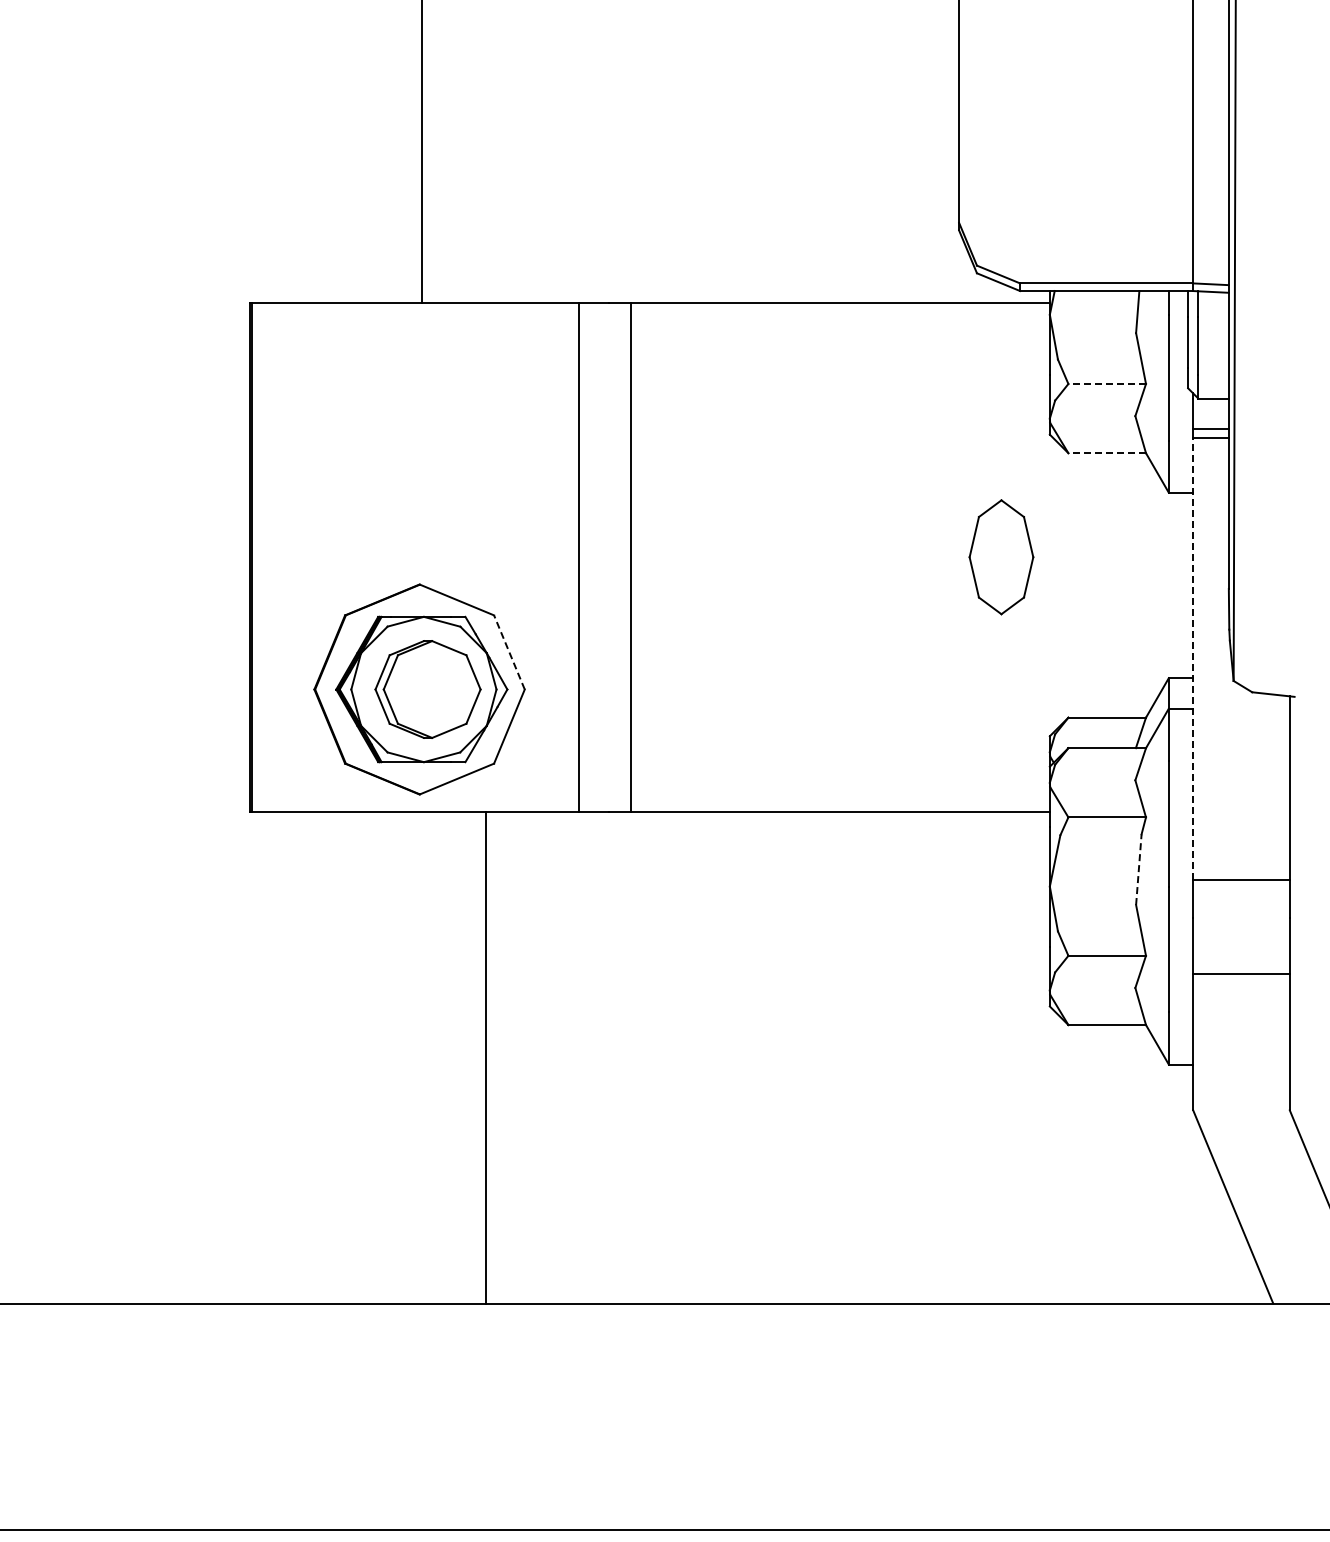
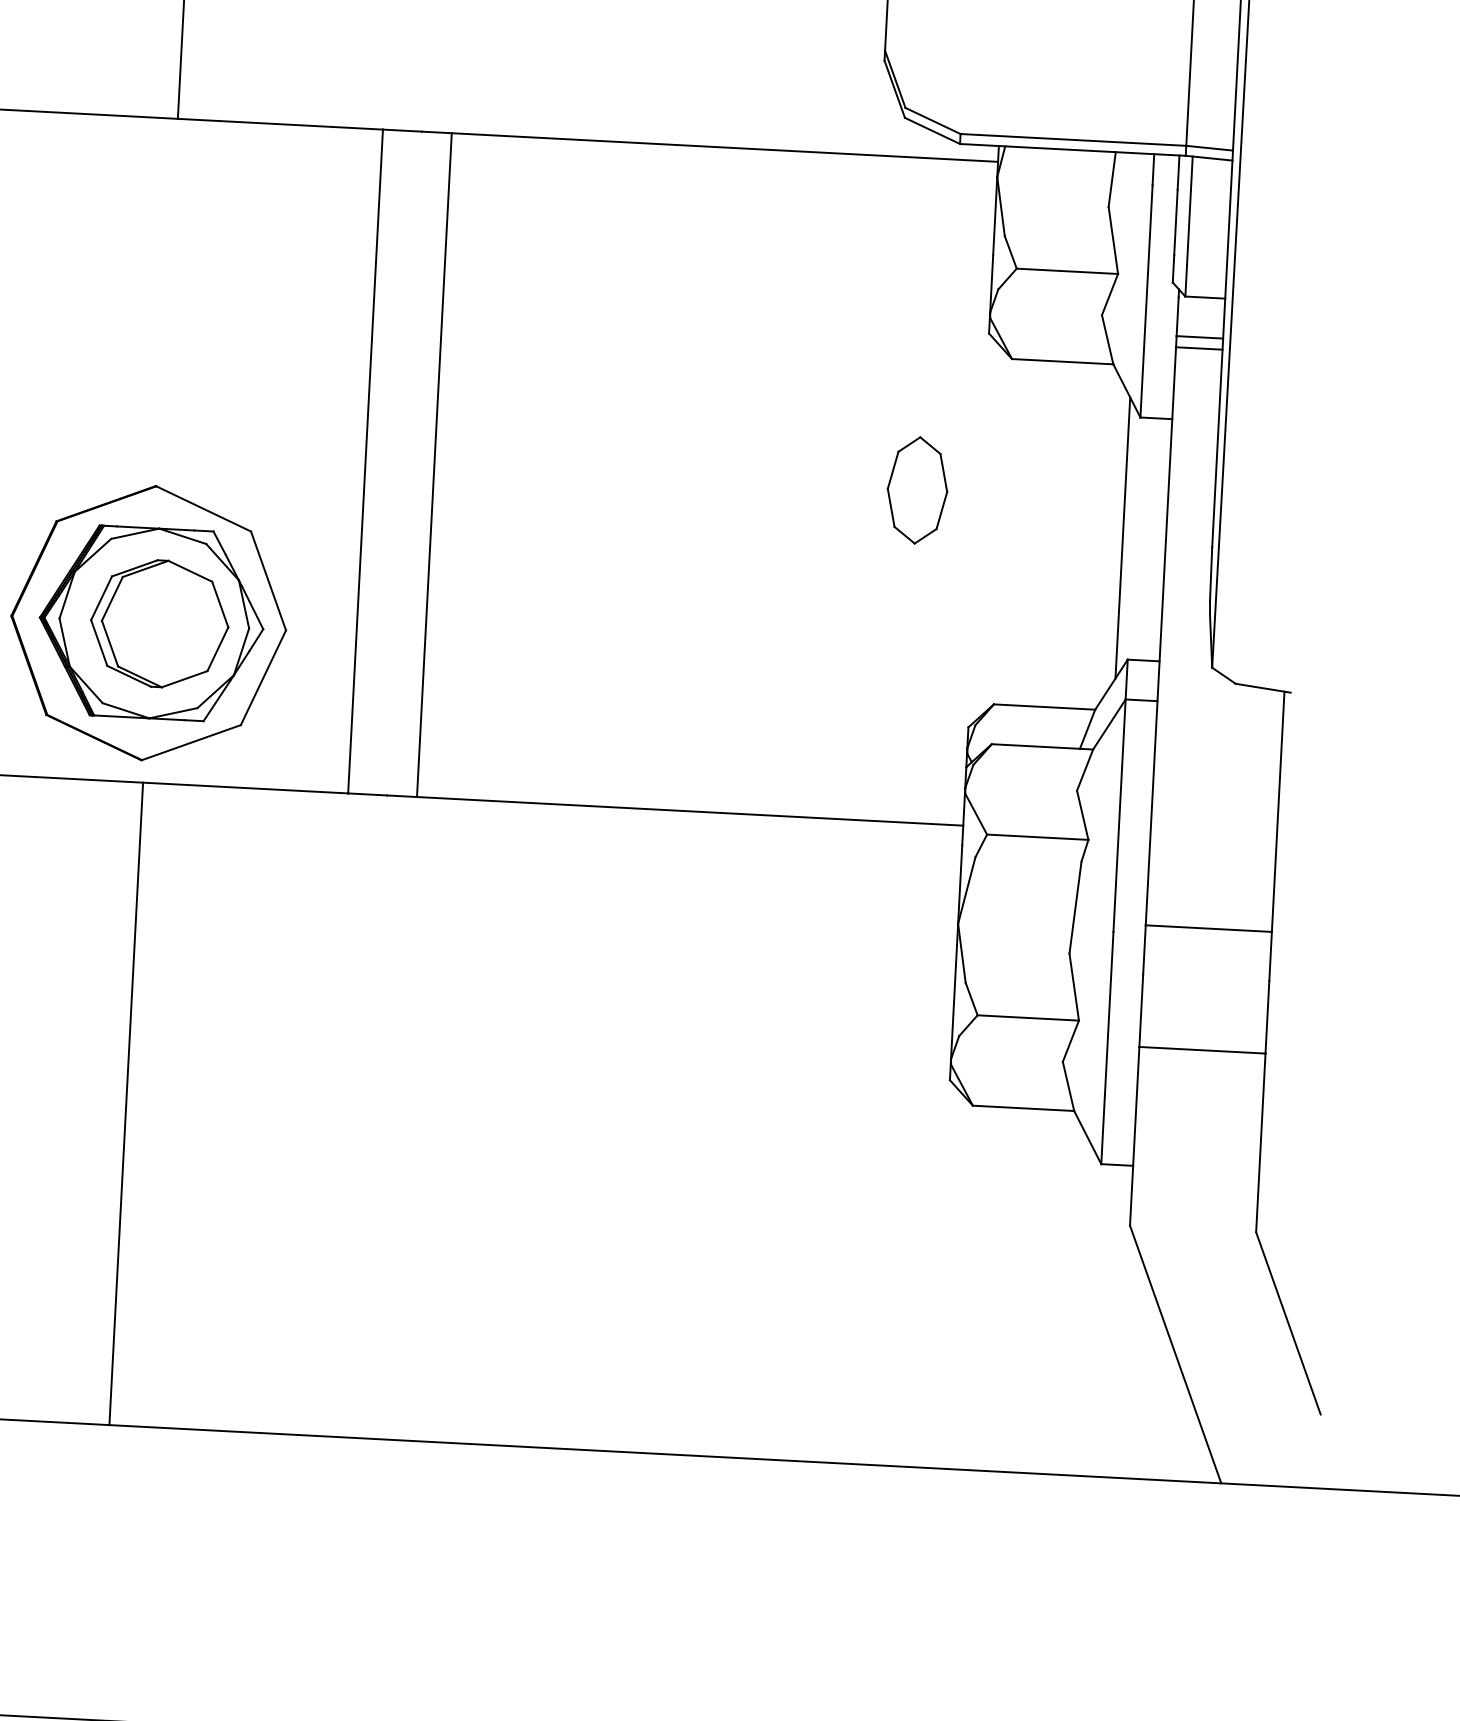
line: (1107, 383) -> (1067, 270), dashed -> solid
line: (1107, 453) -> (1063, 362), dashed -> solid
part: (1001, 557) -> (917, 490), size x0.71
line: (1160, 585) -> (1123, 538), added
line: (509, 652) -> (268, 581), dashed -> solid
line: (1193, 658) -> (1161, 635), dashed -> solid
line: (1138, 869) -> (1075, 907), dashed -> solid
line: (485, 1057) -> (125, 1103), moved

